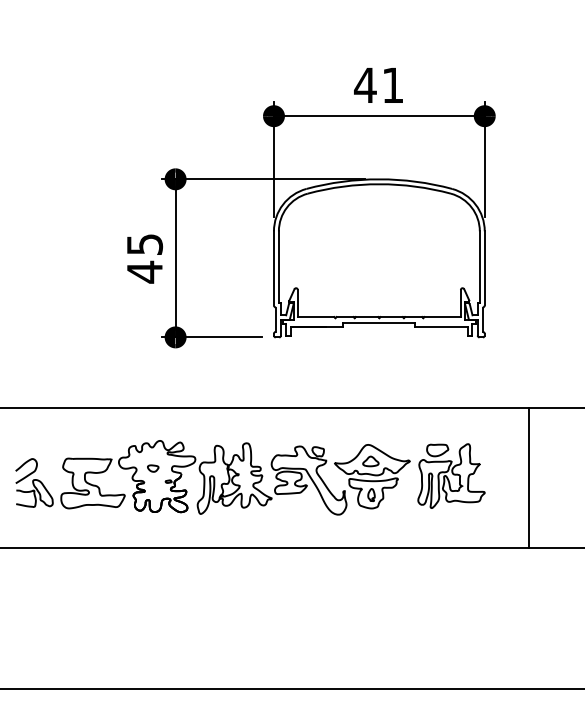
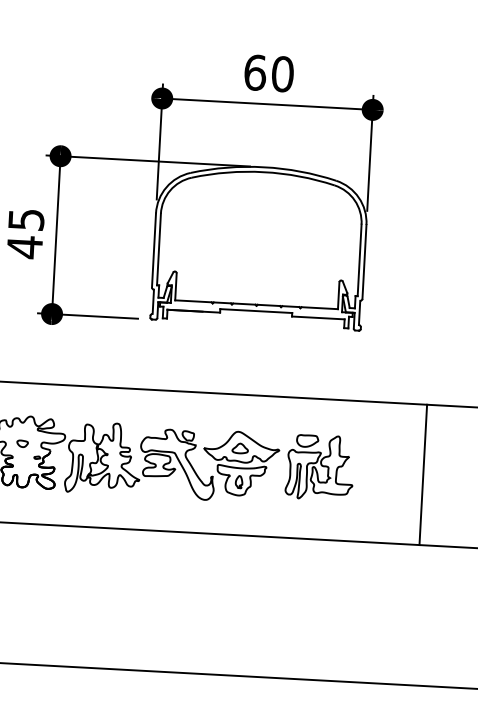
text: (378, 85) -> (268, 73), 41 -> 60
line: (529, 477) -> (423, 474), moved

